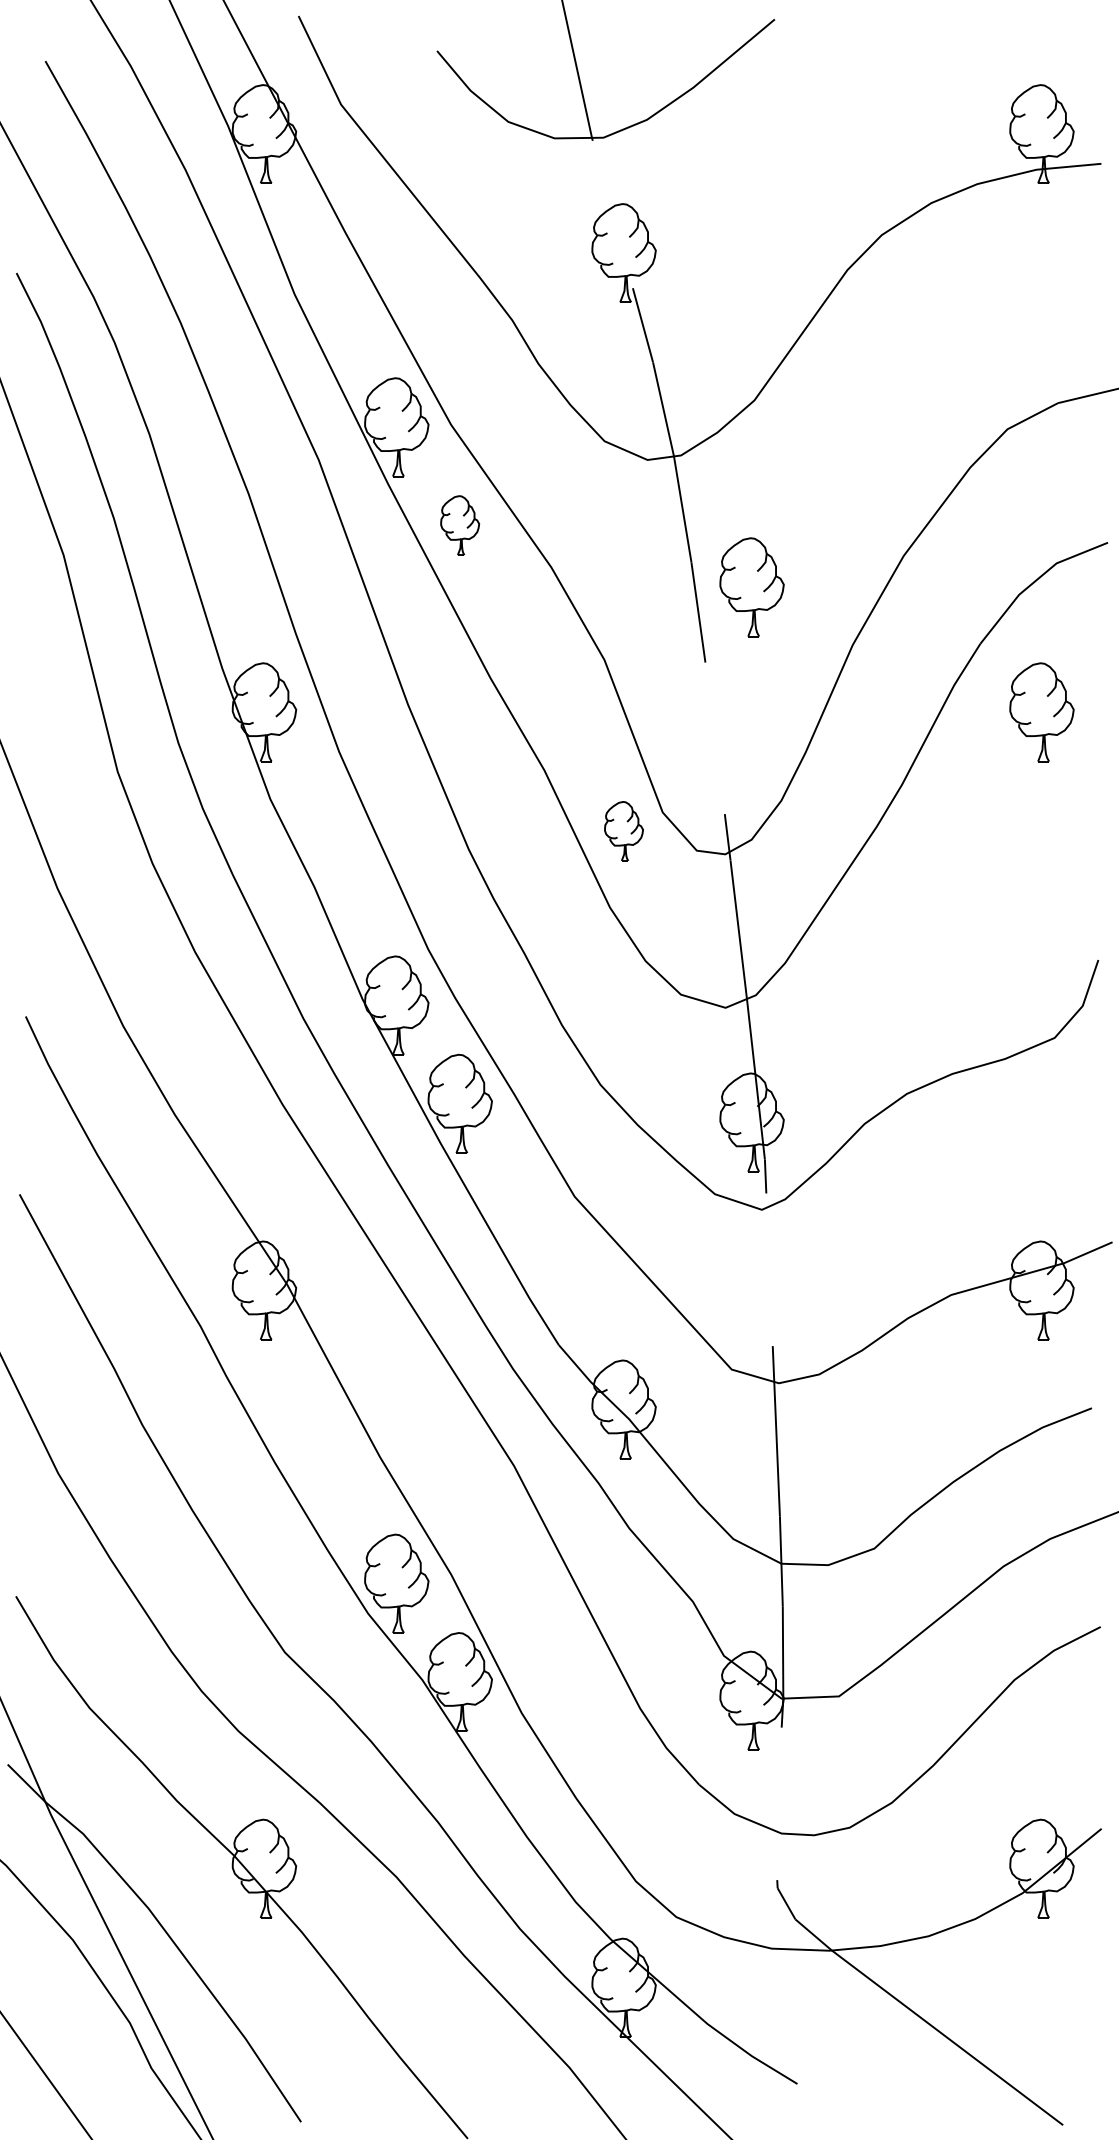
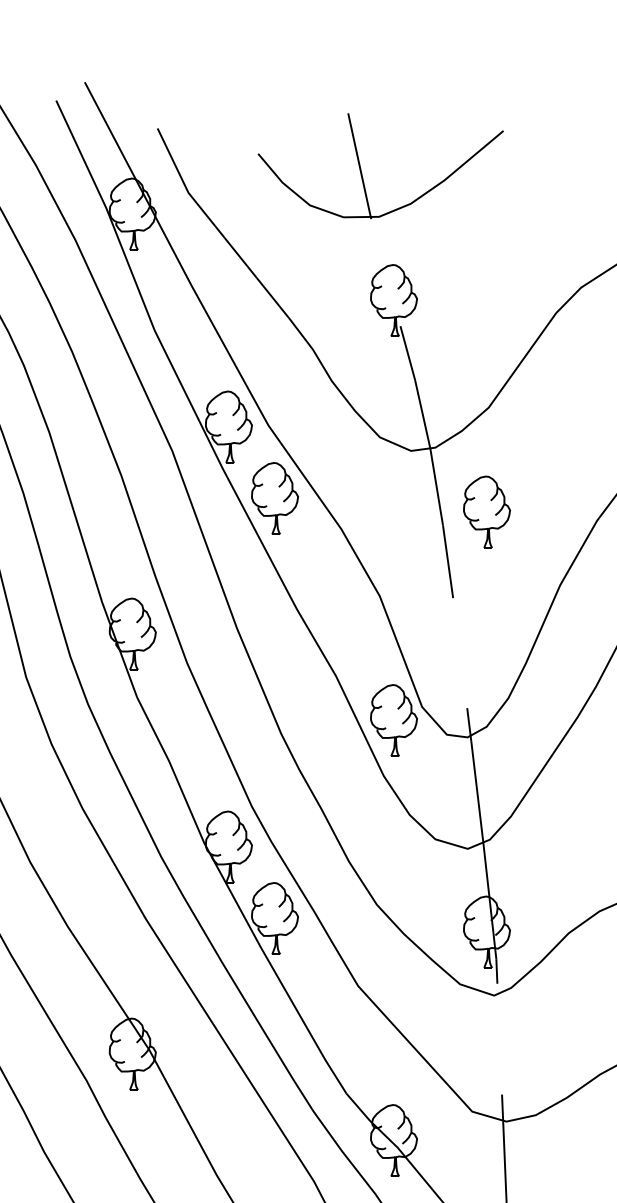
part: (459, 525) -> (274, 498), size x1.67
part: (751, 587) -> (486, 512), moved
part: (623, 831) -> (393, 720), size x1.67

